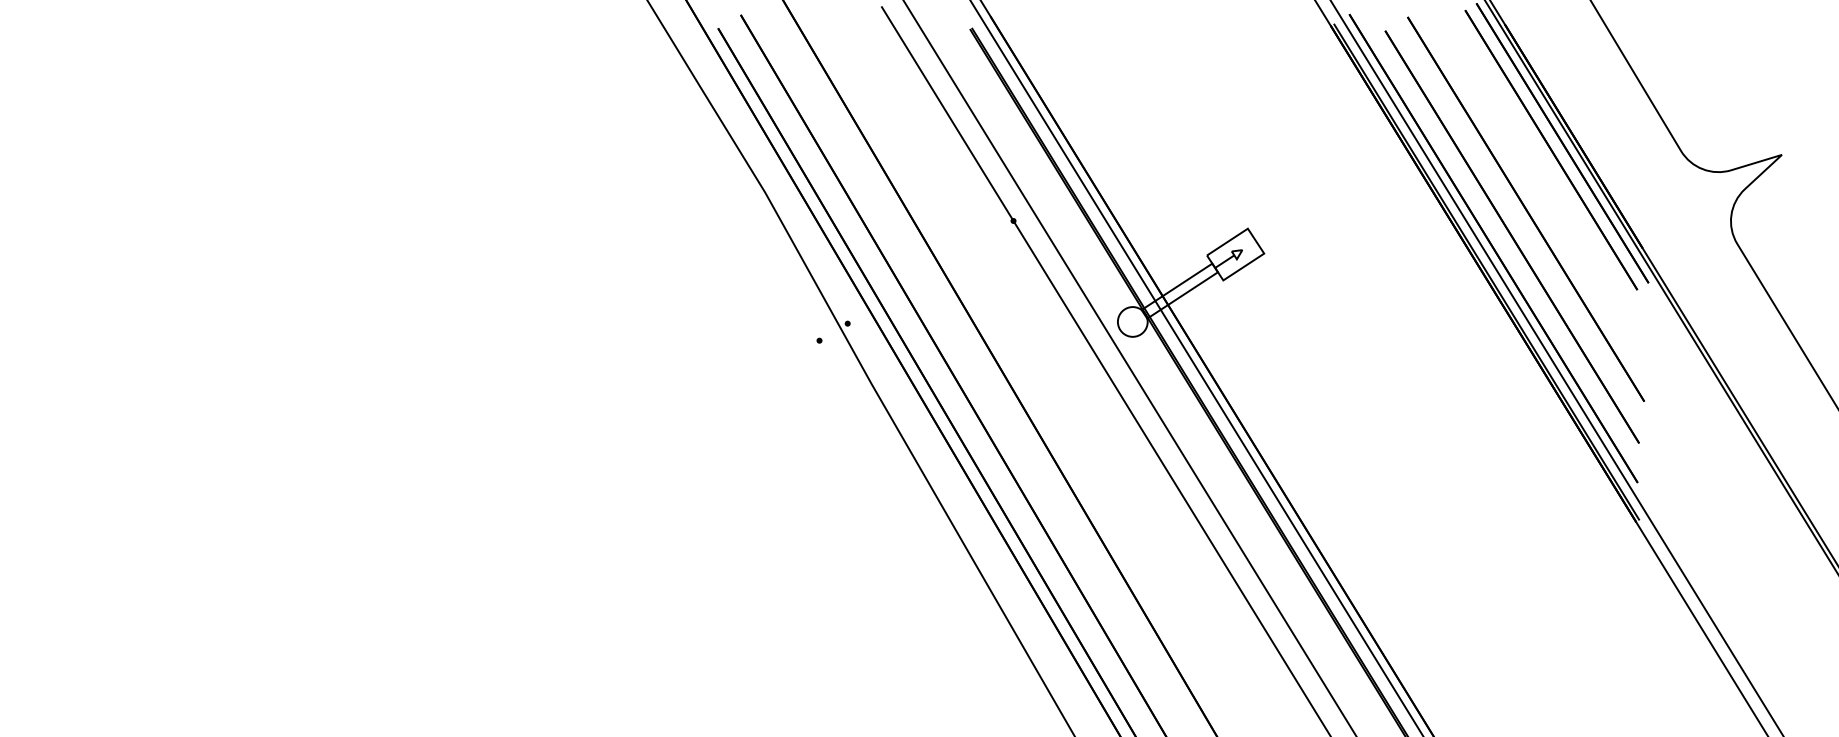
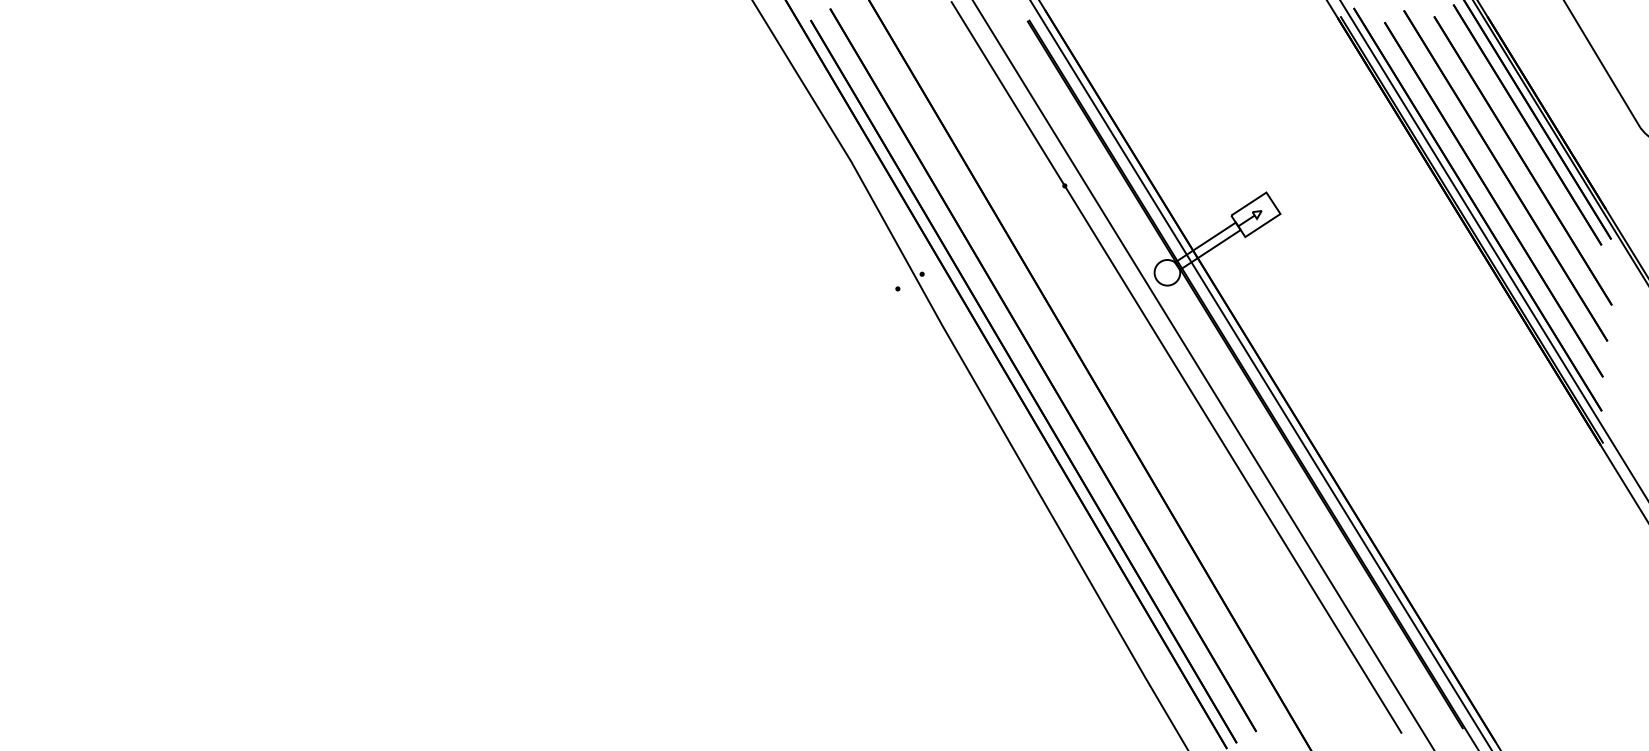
line: (1545, 191) -> (1522, 160), added

